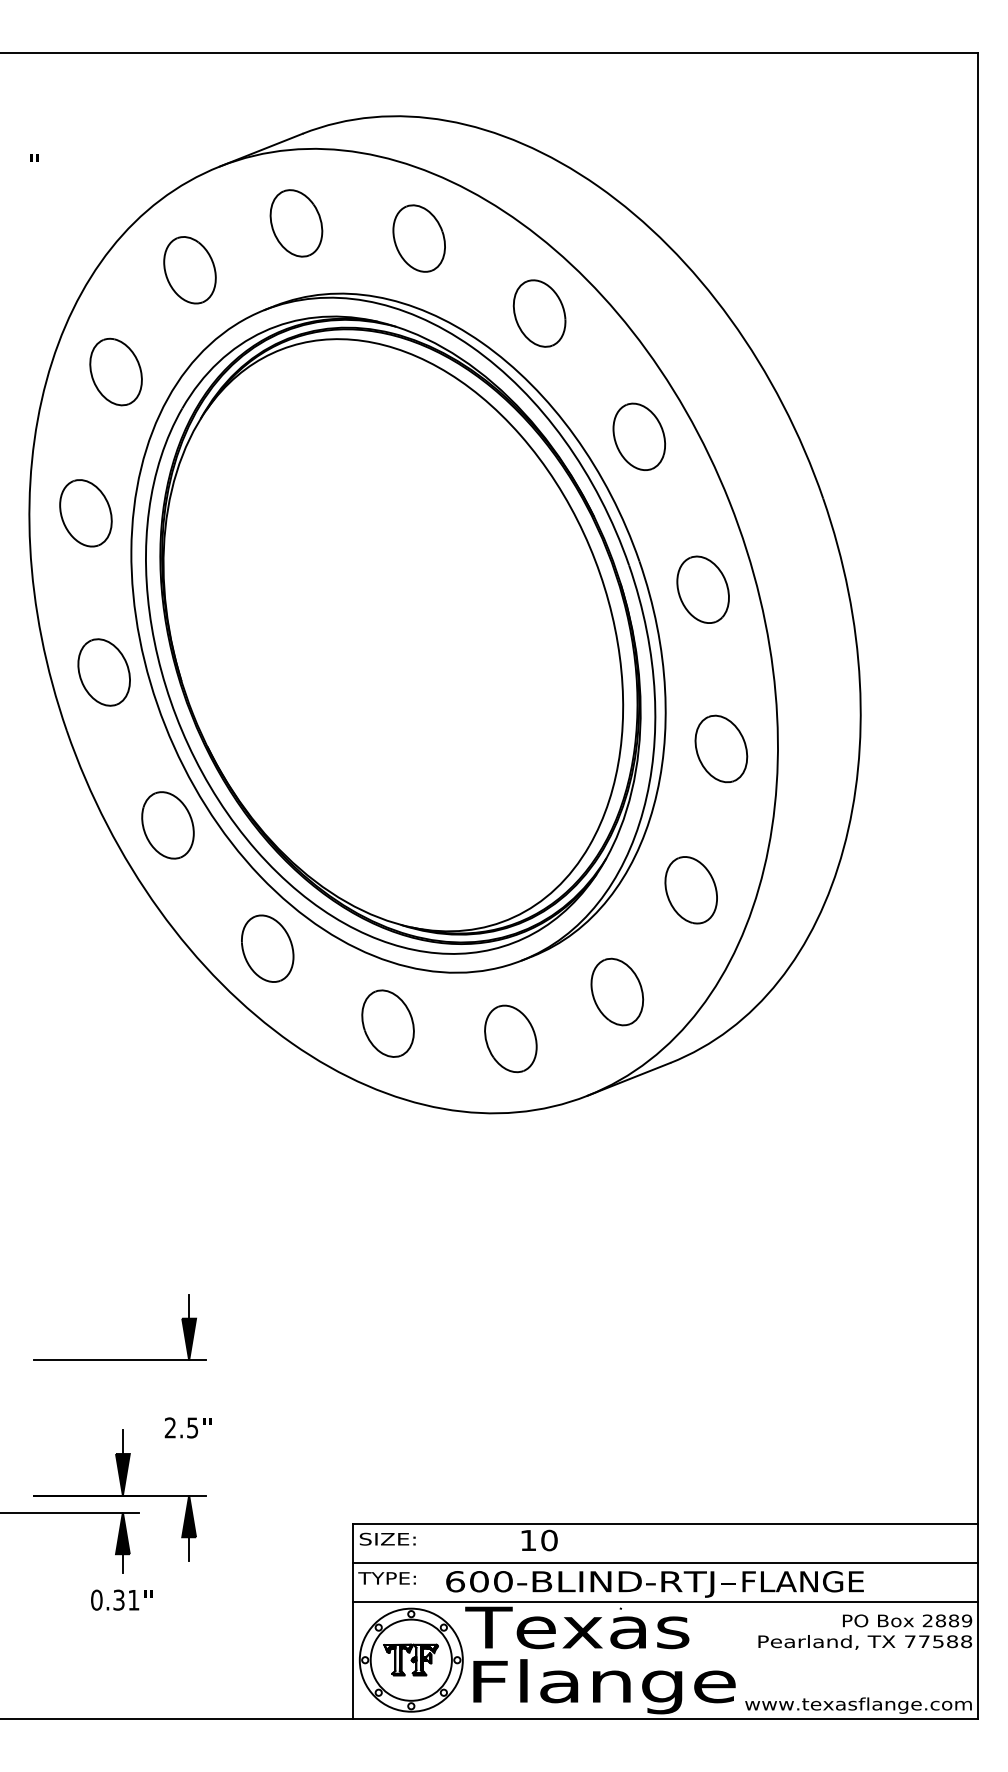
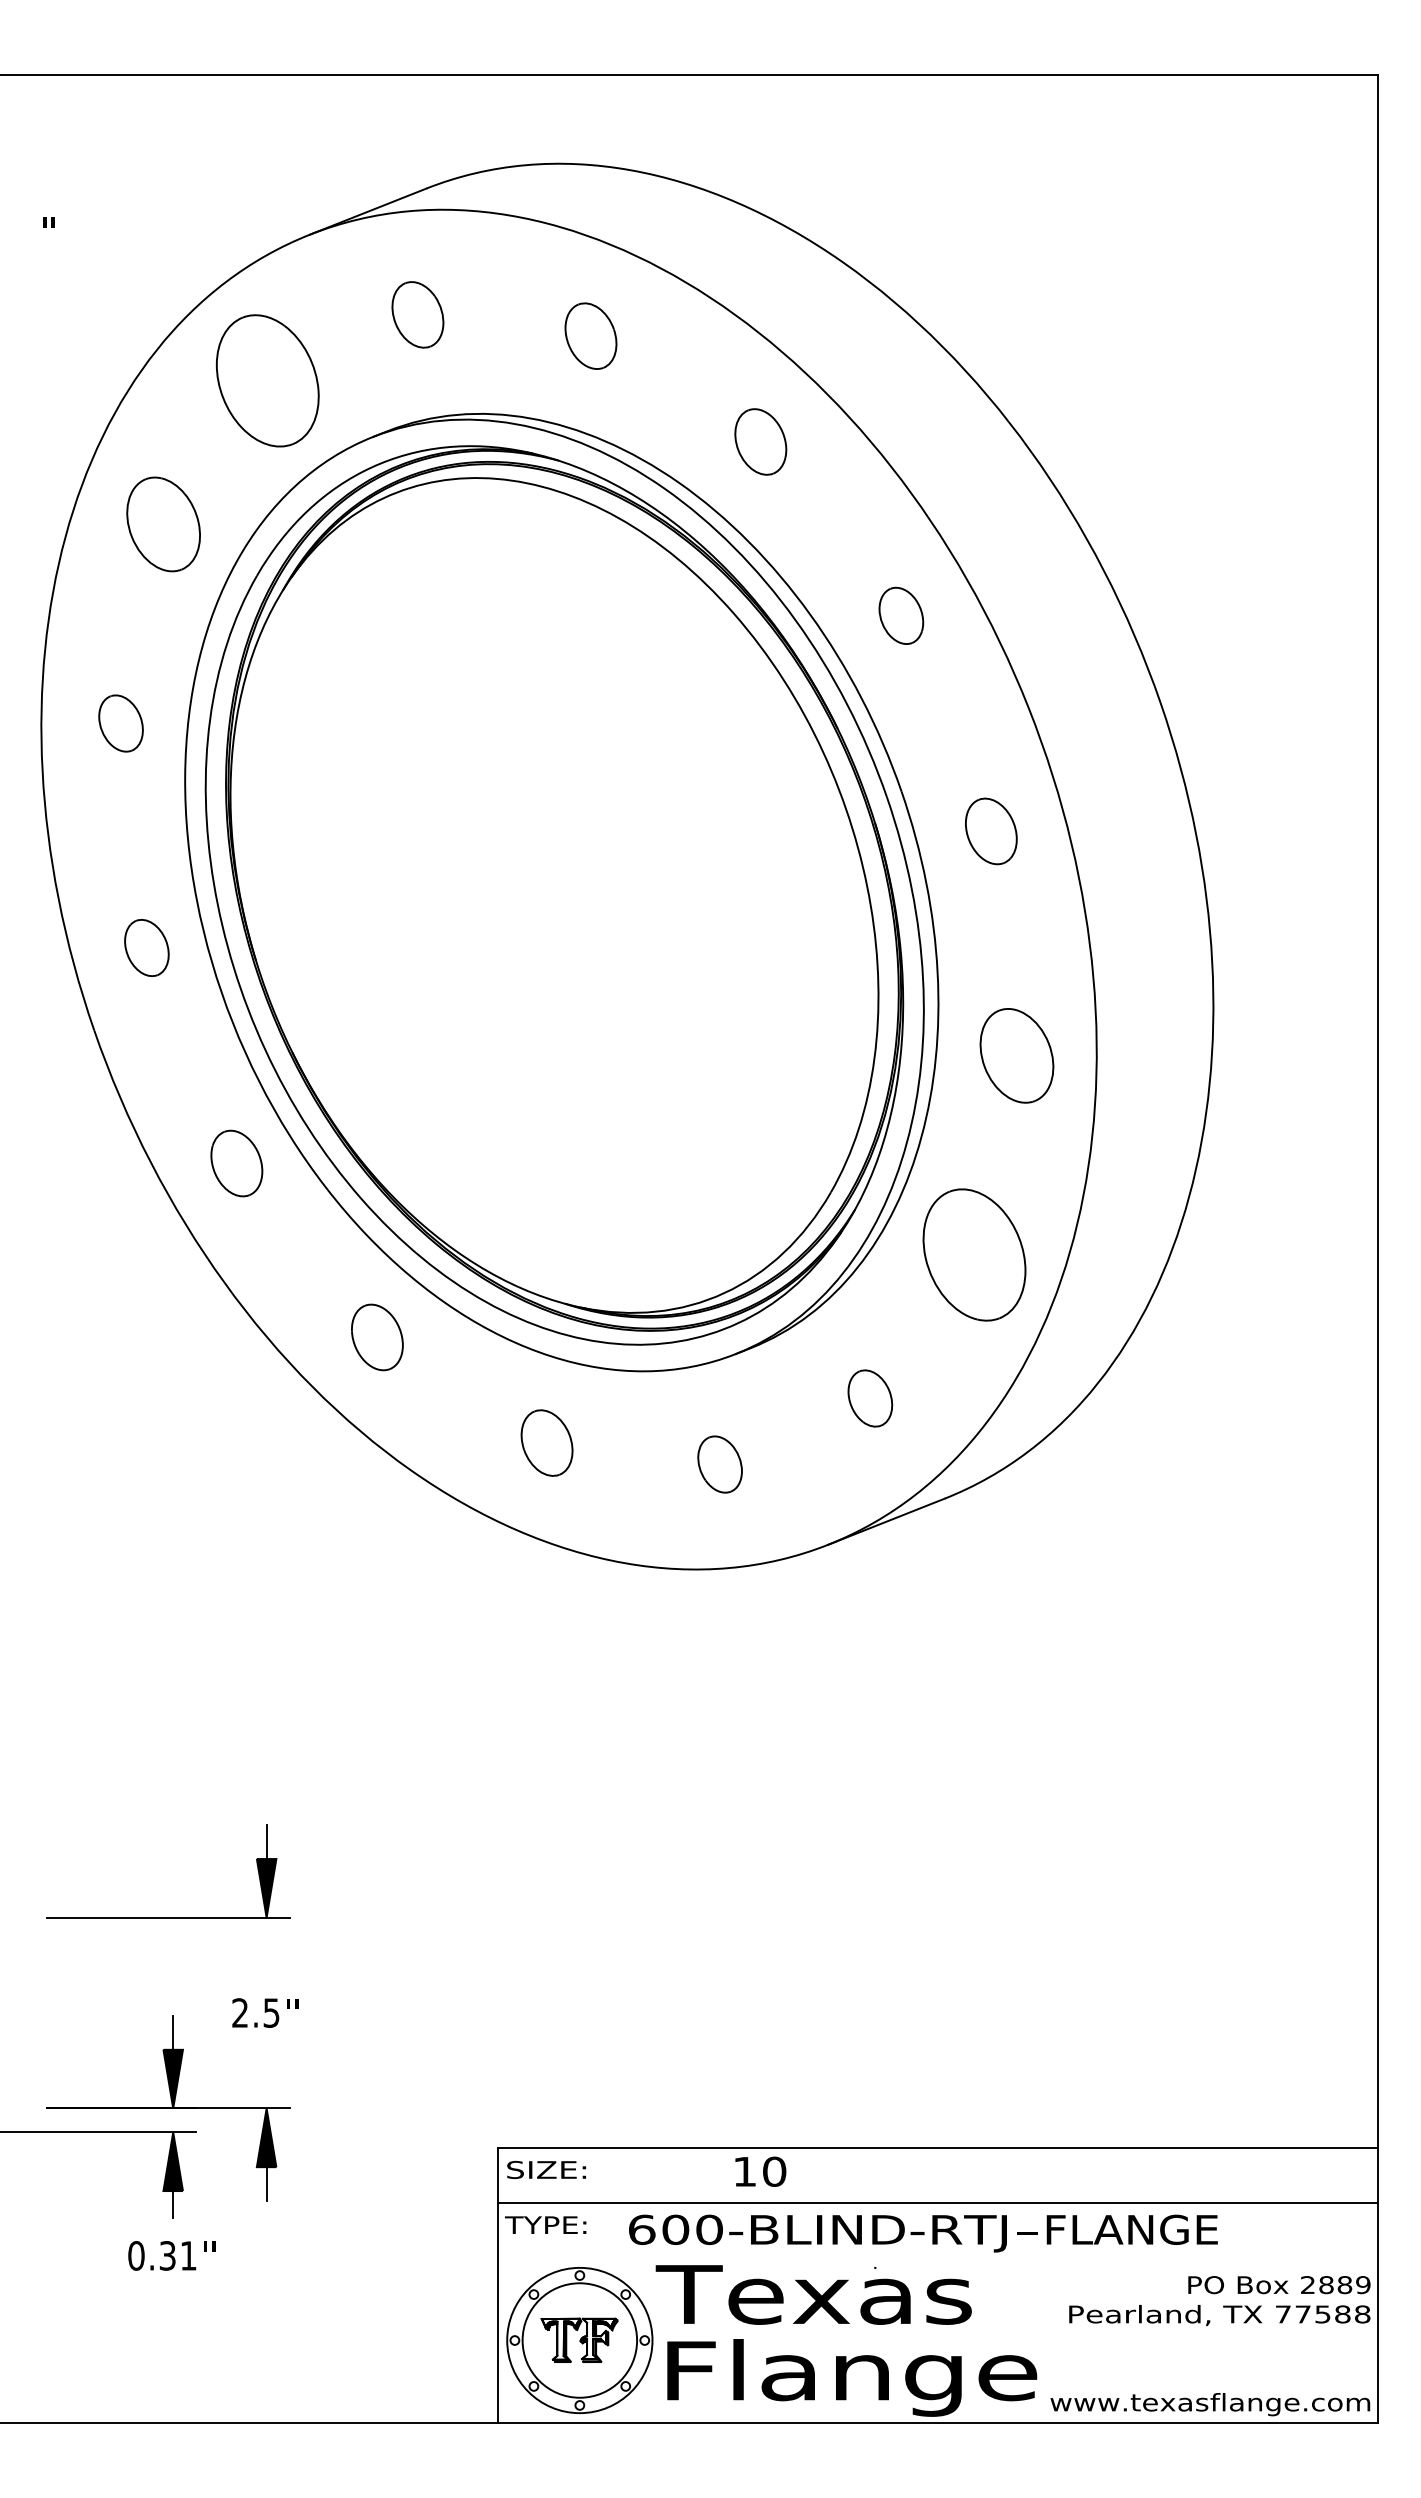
part: (296, 223) -> (417, 314), size x0.7
part: (418, 238) -> (590, 335), size x0.7
part: (189, 269) -> (267, 380), size x1.4
part: (539, 313) -> (760, 441), size x0.7
part: (639, 436) -> (901, 615), size x0.6
part: (85, 513) -> (120, 723), size x0.6
part: (703, 589) -> (991, 831), size x0.7
part: (103, 672) -> (146, 947), size x0.6
part: (167, 825) -> (236, 1163), size x0.7
part: (691, 889) -> (974, 1254), size x1.4
part: (267, 948) -> (377, 1337), size x0.7
part: (617, 992) -> (870, 1398), size x0.6
part: (387, 1023) -> (546, 1442), size x0.7
part: (510, 1038) -> (719, 1464), size x0.6
line: (665, 1601) -> (937, 2257), removed

